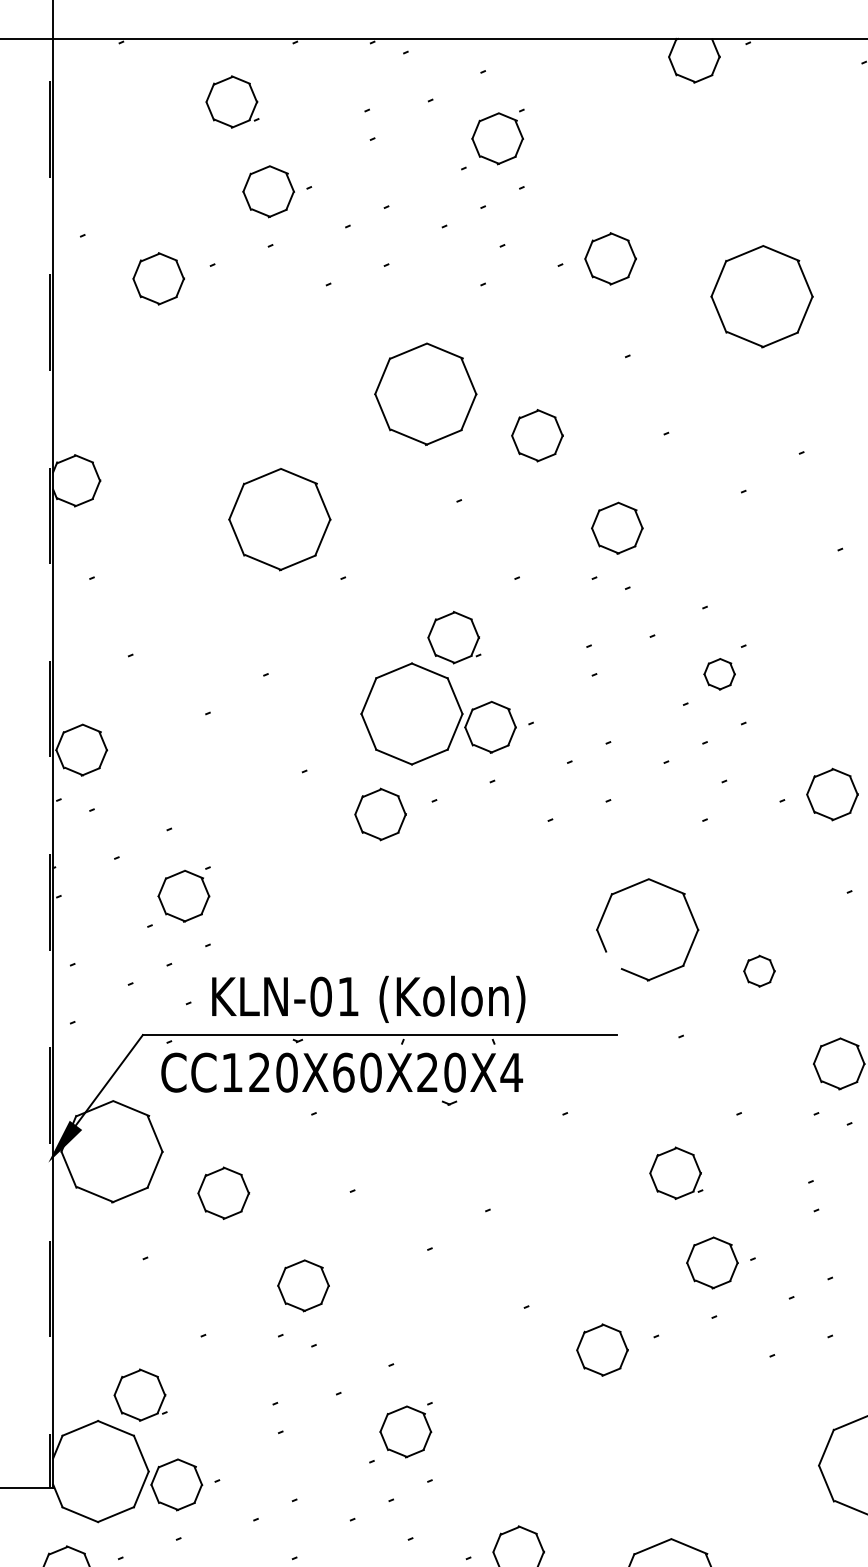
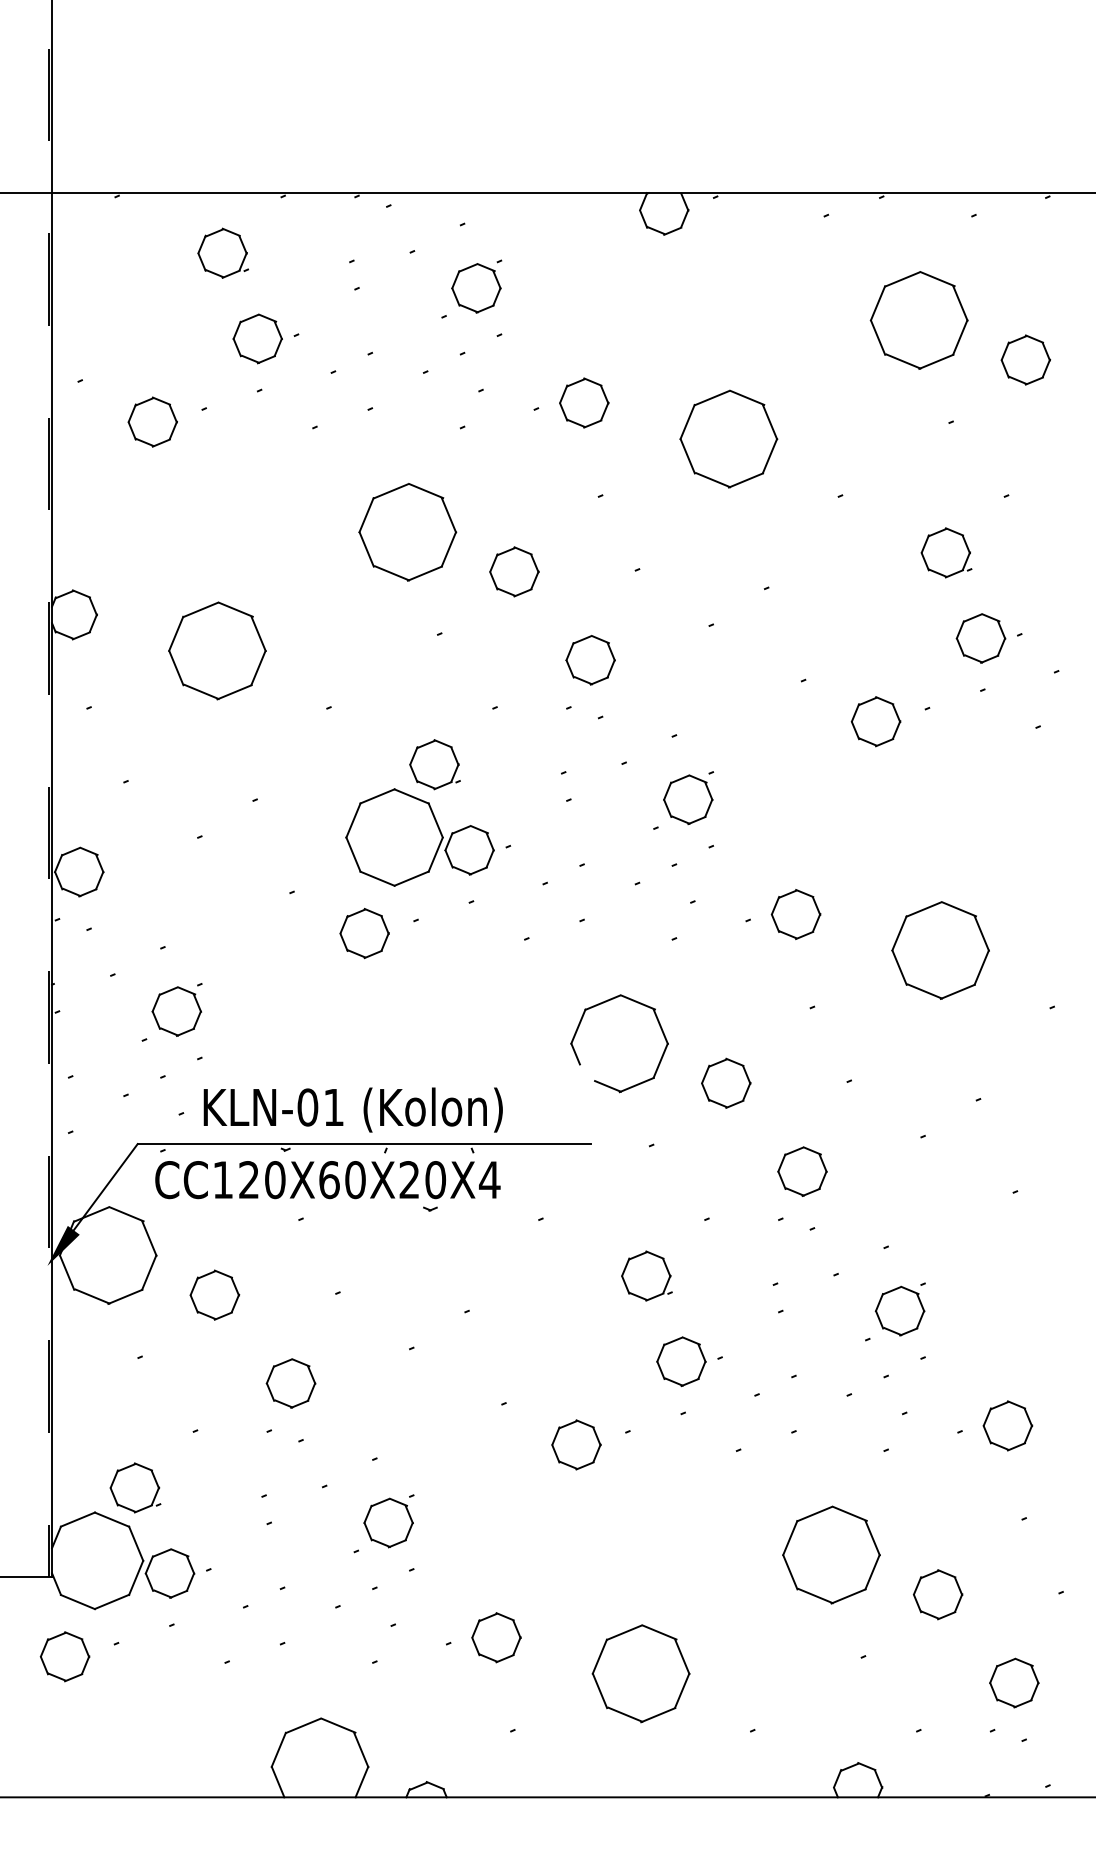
part: (279, 519) -> (217, 650), moved
part: (719, 674) -> (688, 799), size x1.67
part: (759, 970) -> (726, 1082), size x1.67

